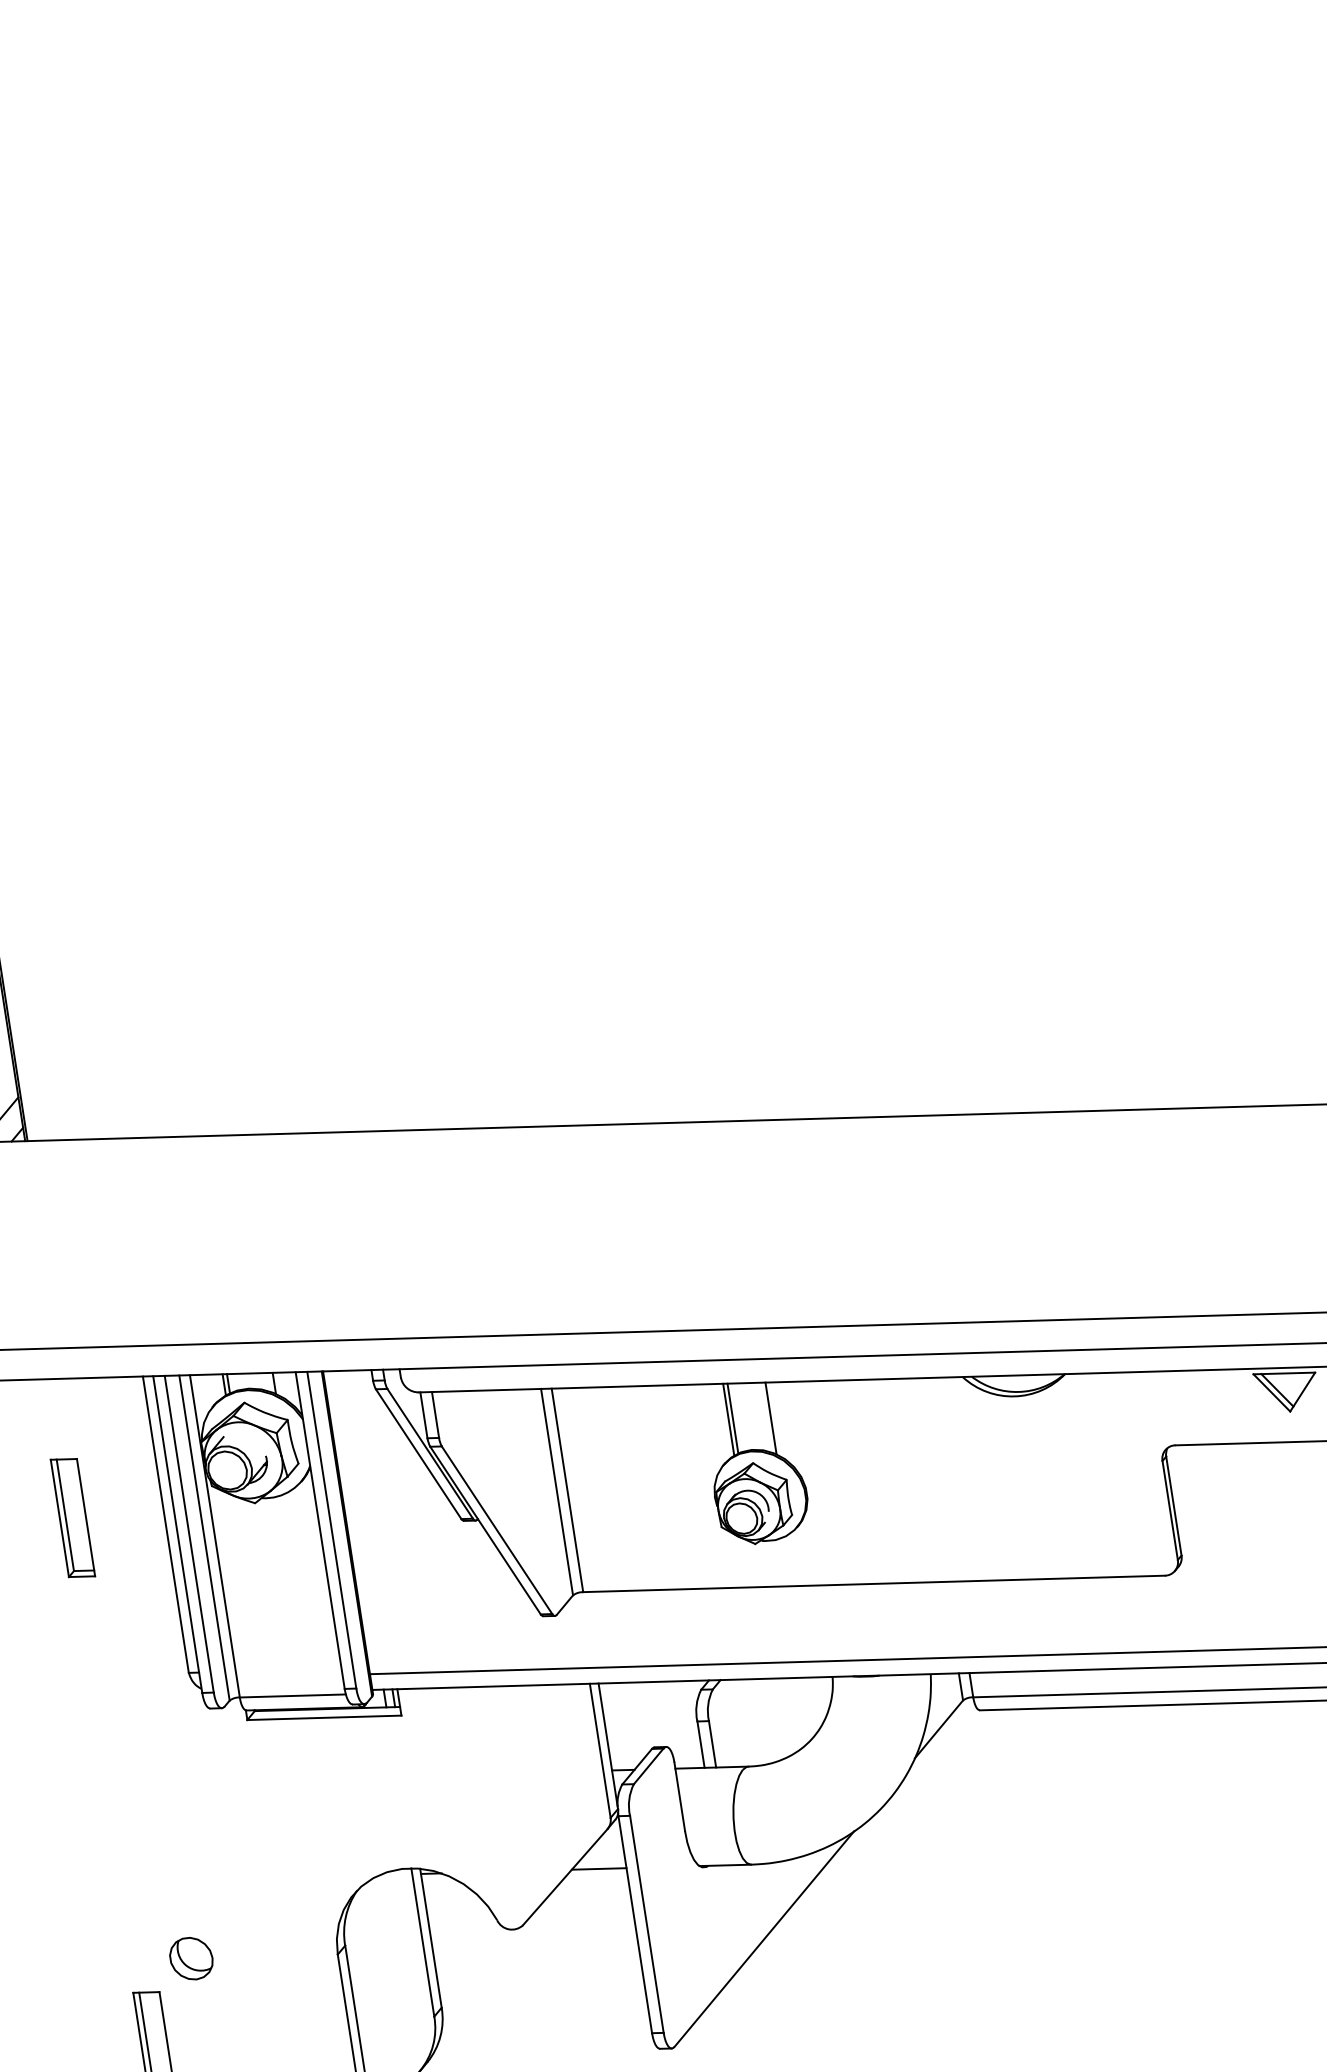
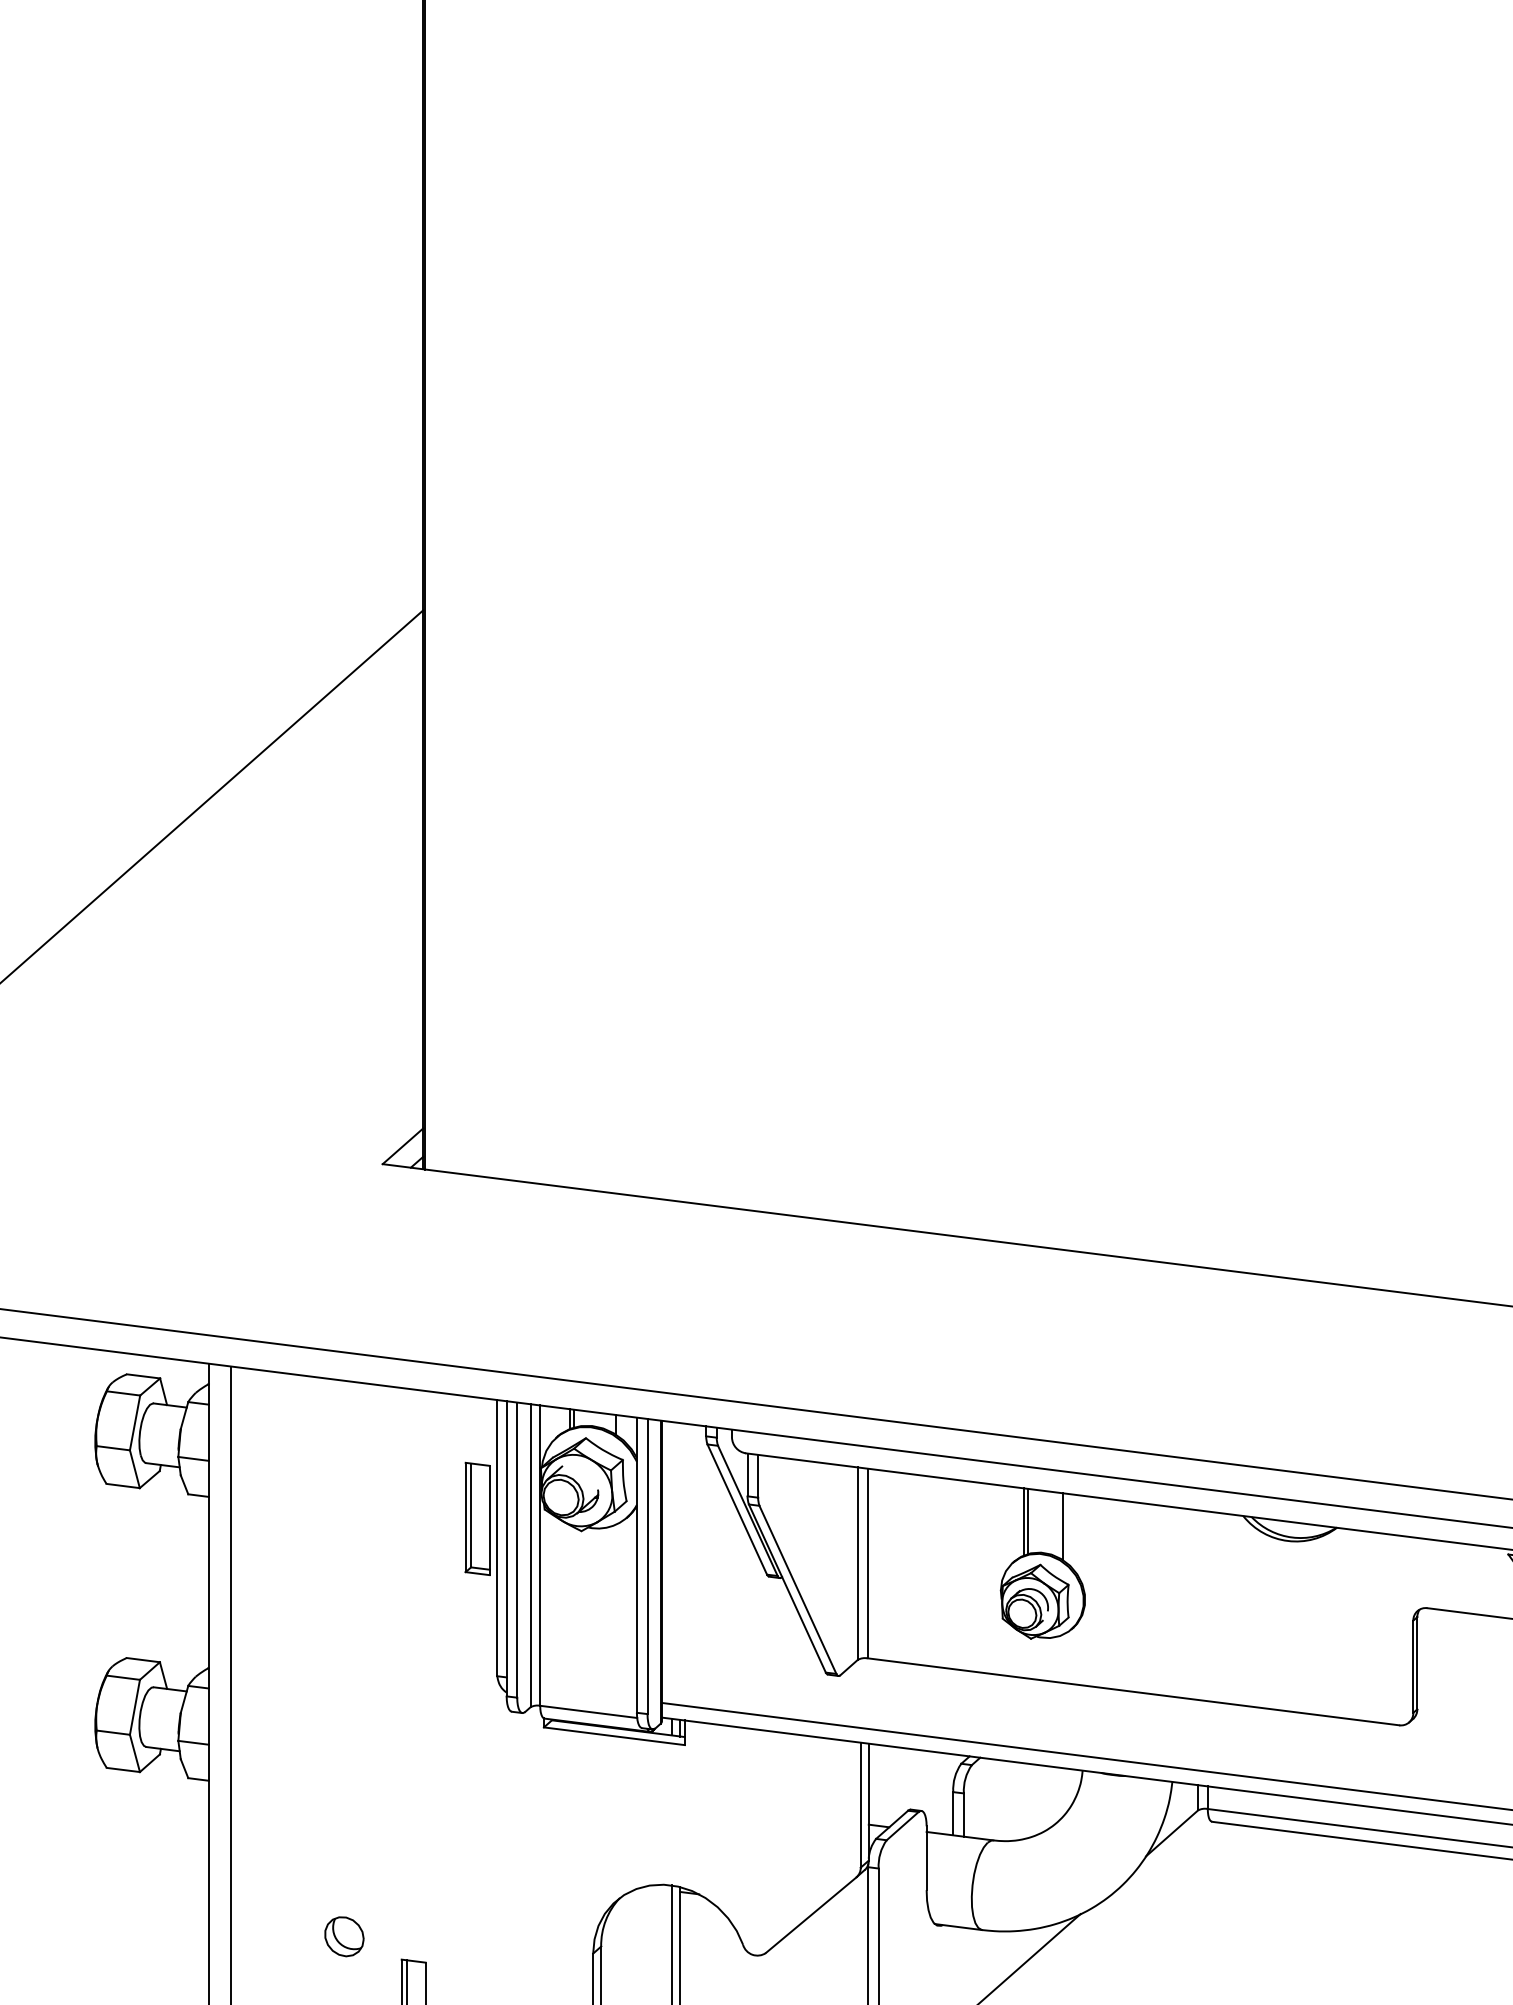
part: (72, 1517) -> (477, 1518), moved
line: (599, 1868) -> (843, 1912), removed
part: (191, 1958) -> (344, 1936), moved

